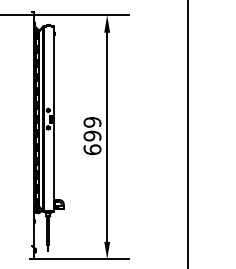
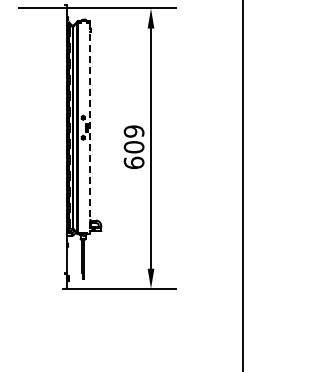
line: (53, 119) -> (89, 128), solid -> dashed
text: (92, 136) -> (134, 147), 699 -> 609

